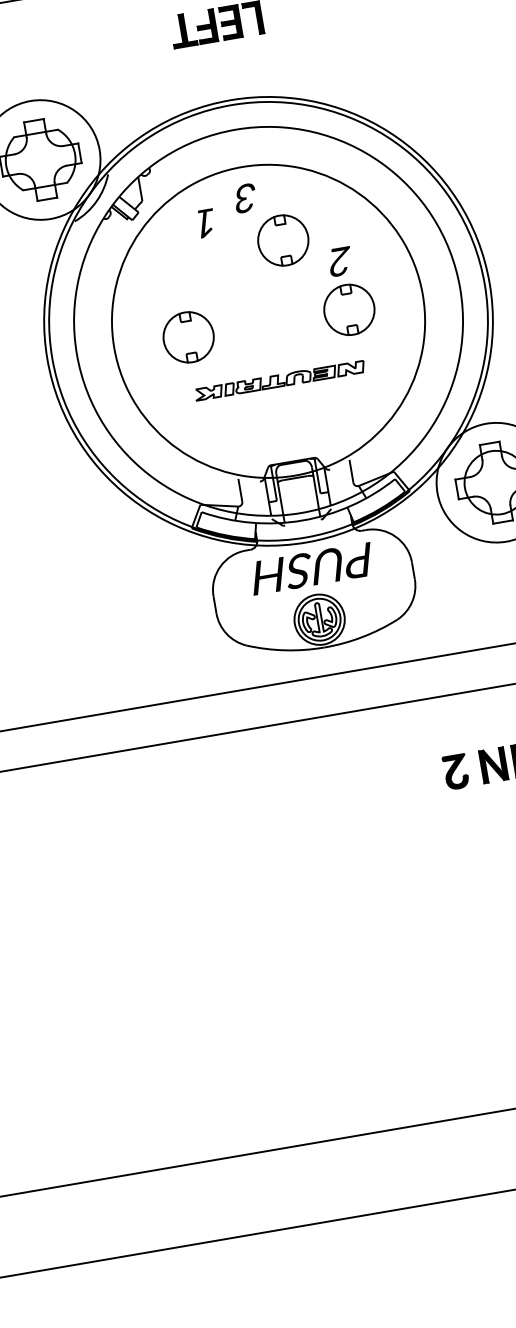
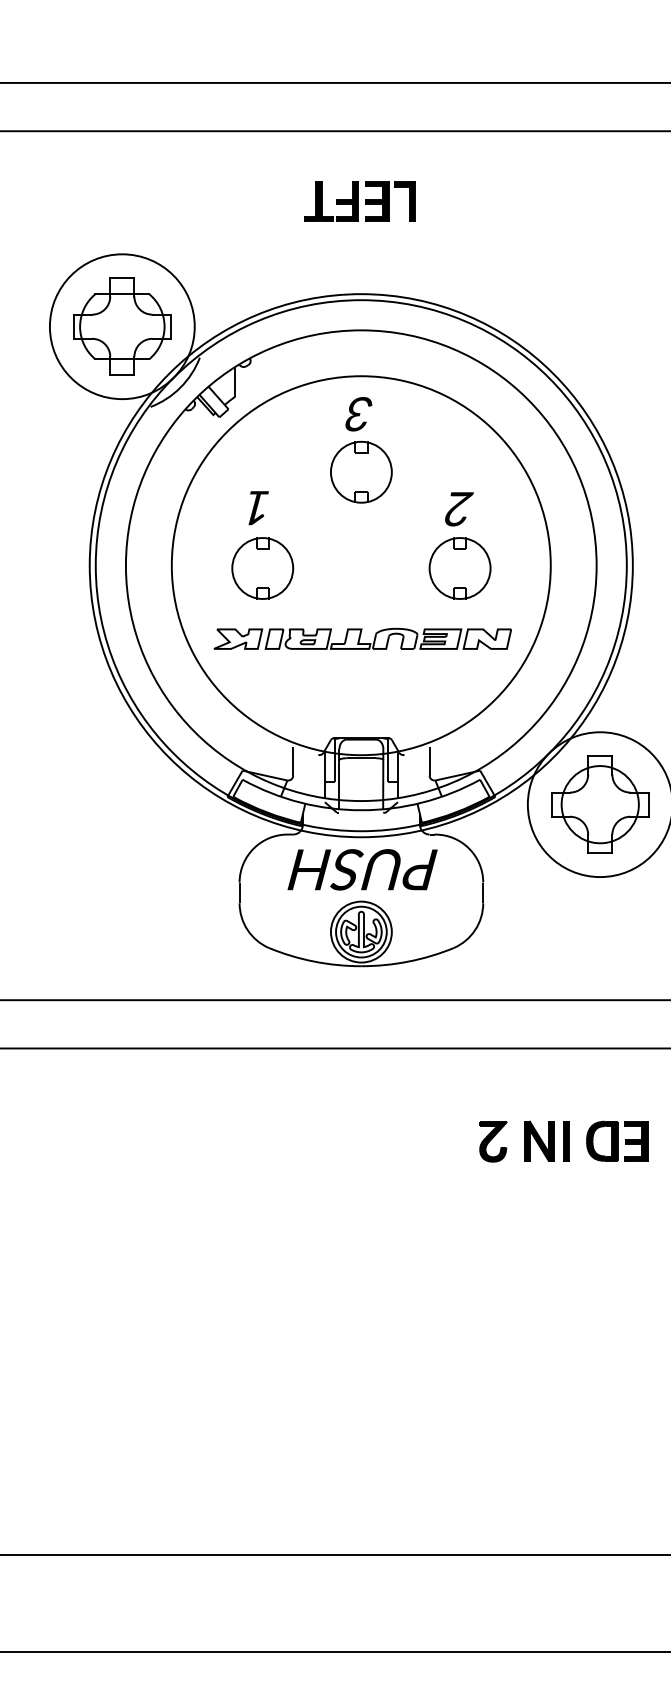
text: (206, 223) -> (258, 508), moved
part: (283, 239) -> (361, 471), moved
part: (279, 380) -> (362, 638), size x1.43

